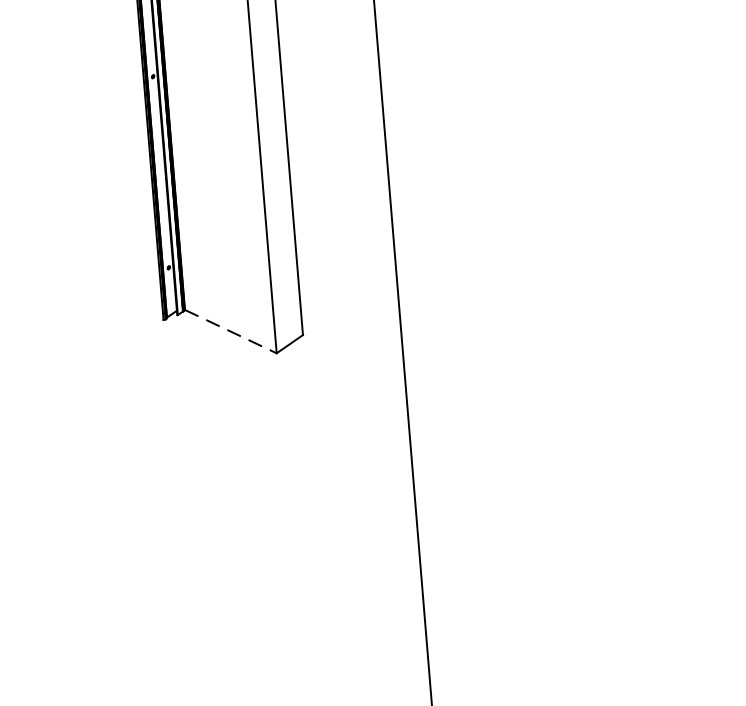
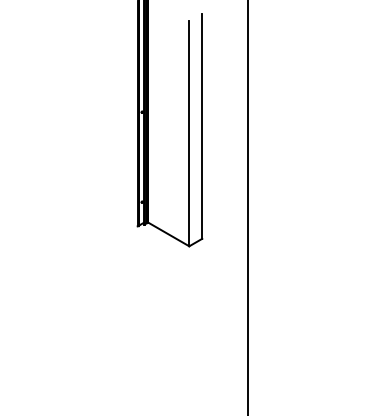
line: (230, 331) -> (168, 234), dashed -> solid

